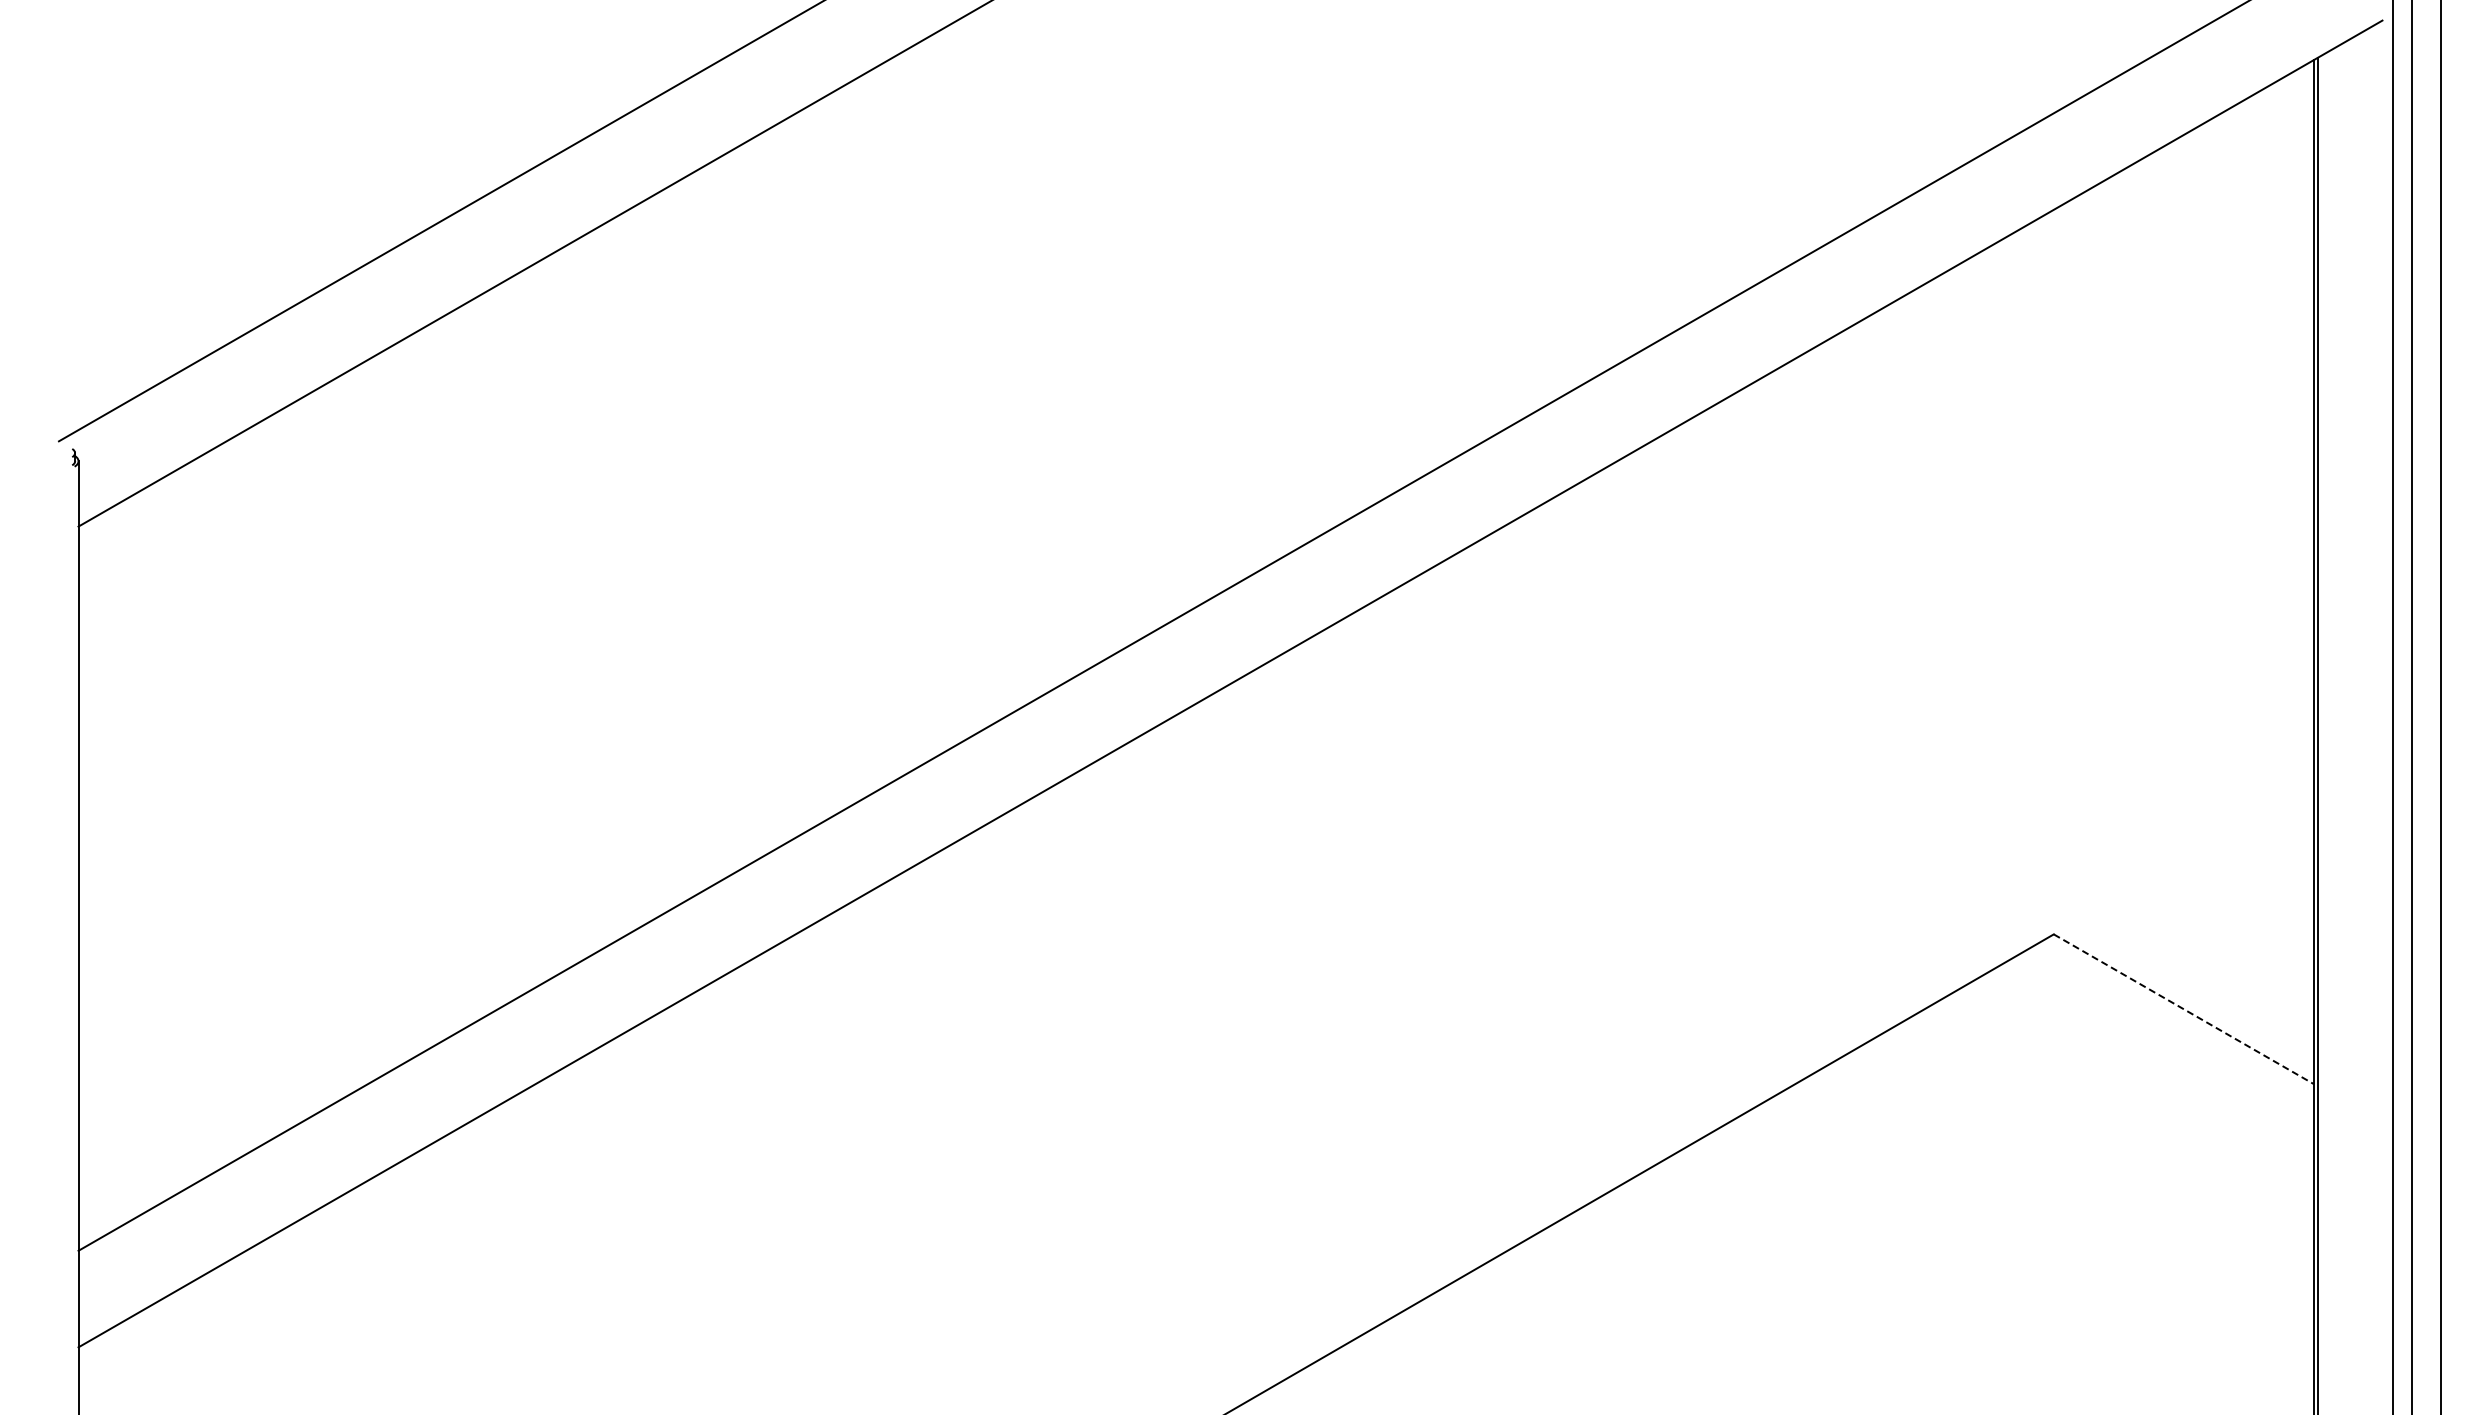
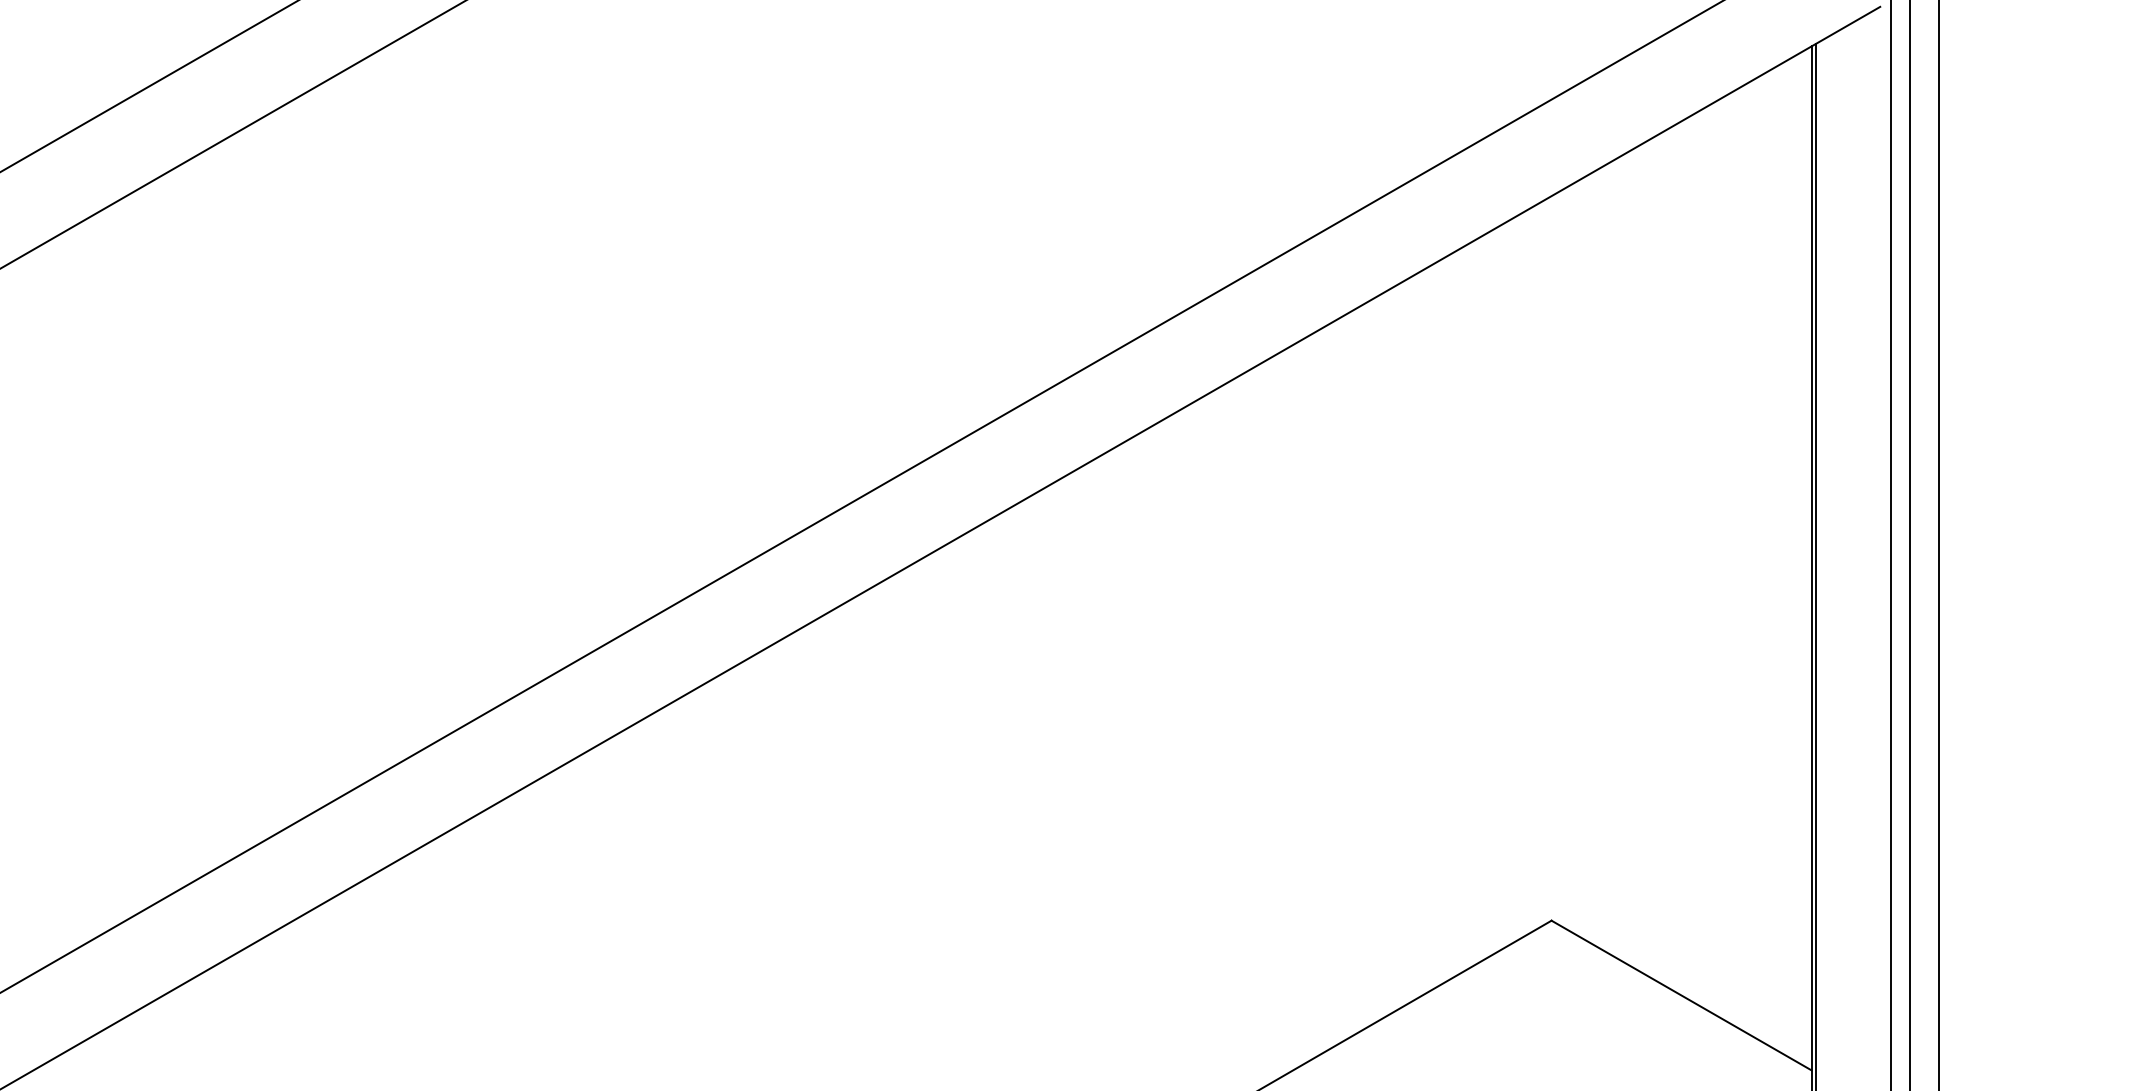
line: (2184, 1009) -> (1682, 995), dashed -> solid

